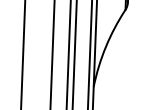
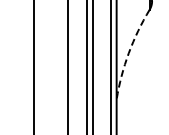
arc: (105, 47) -> (128, 53), solid -> dashed

